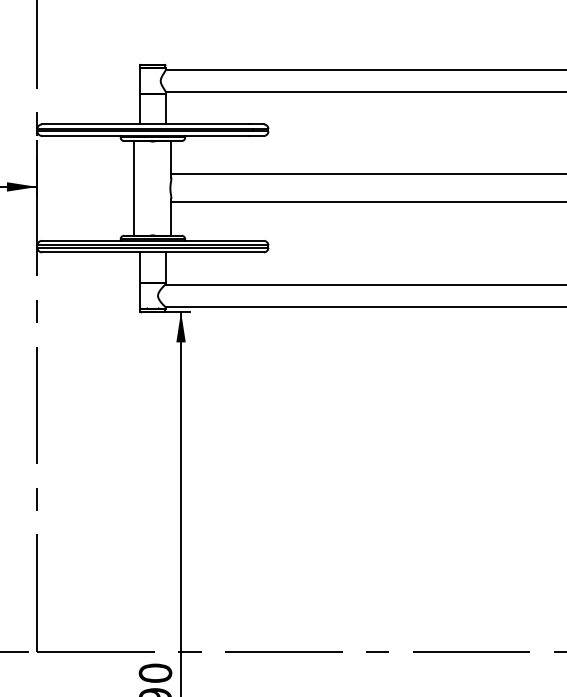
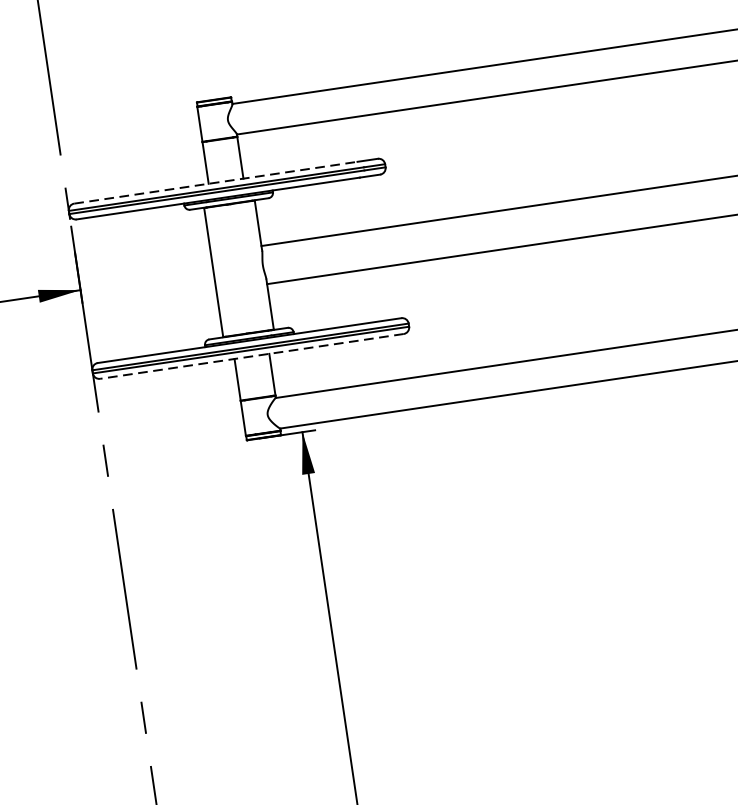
line: (146, 124) -> (217, 182), solid -> dashed
line: (152, 252) -> (251, 356), solid -> dashed

